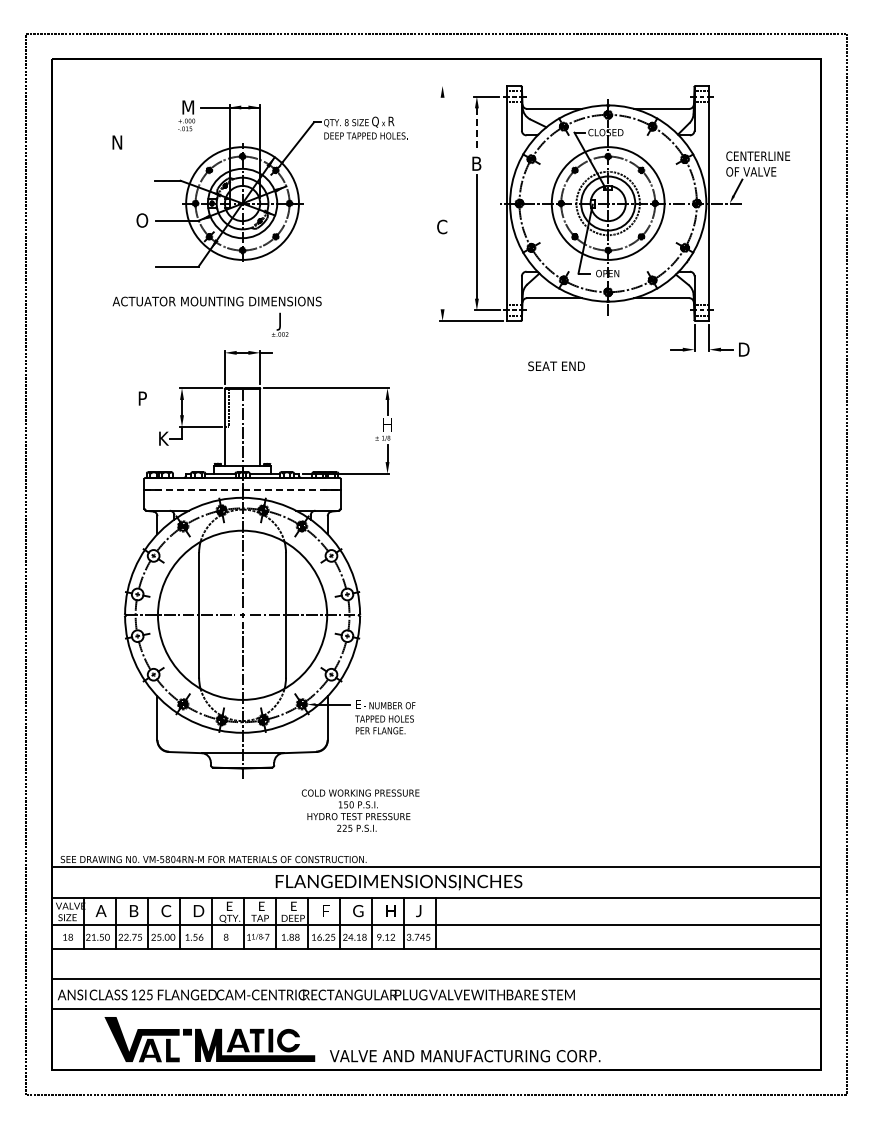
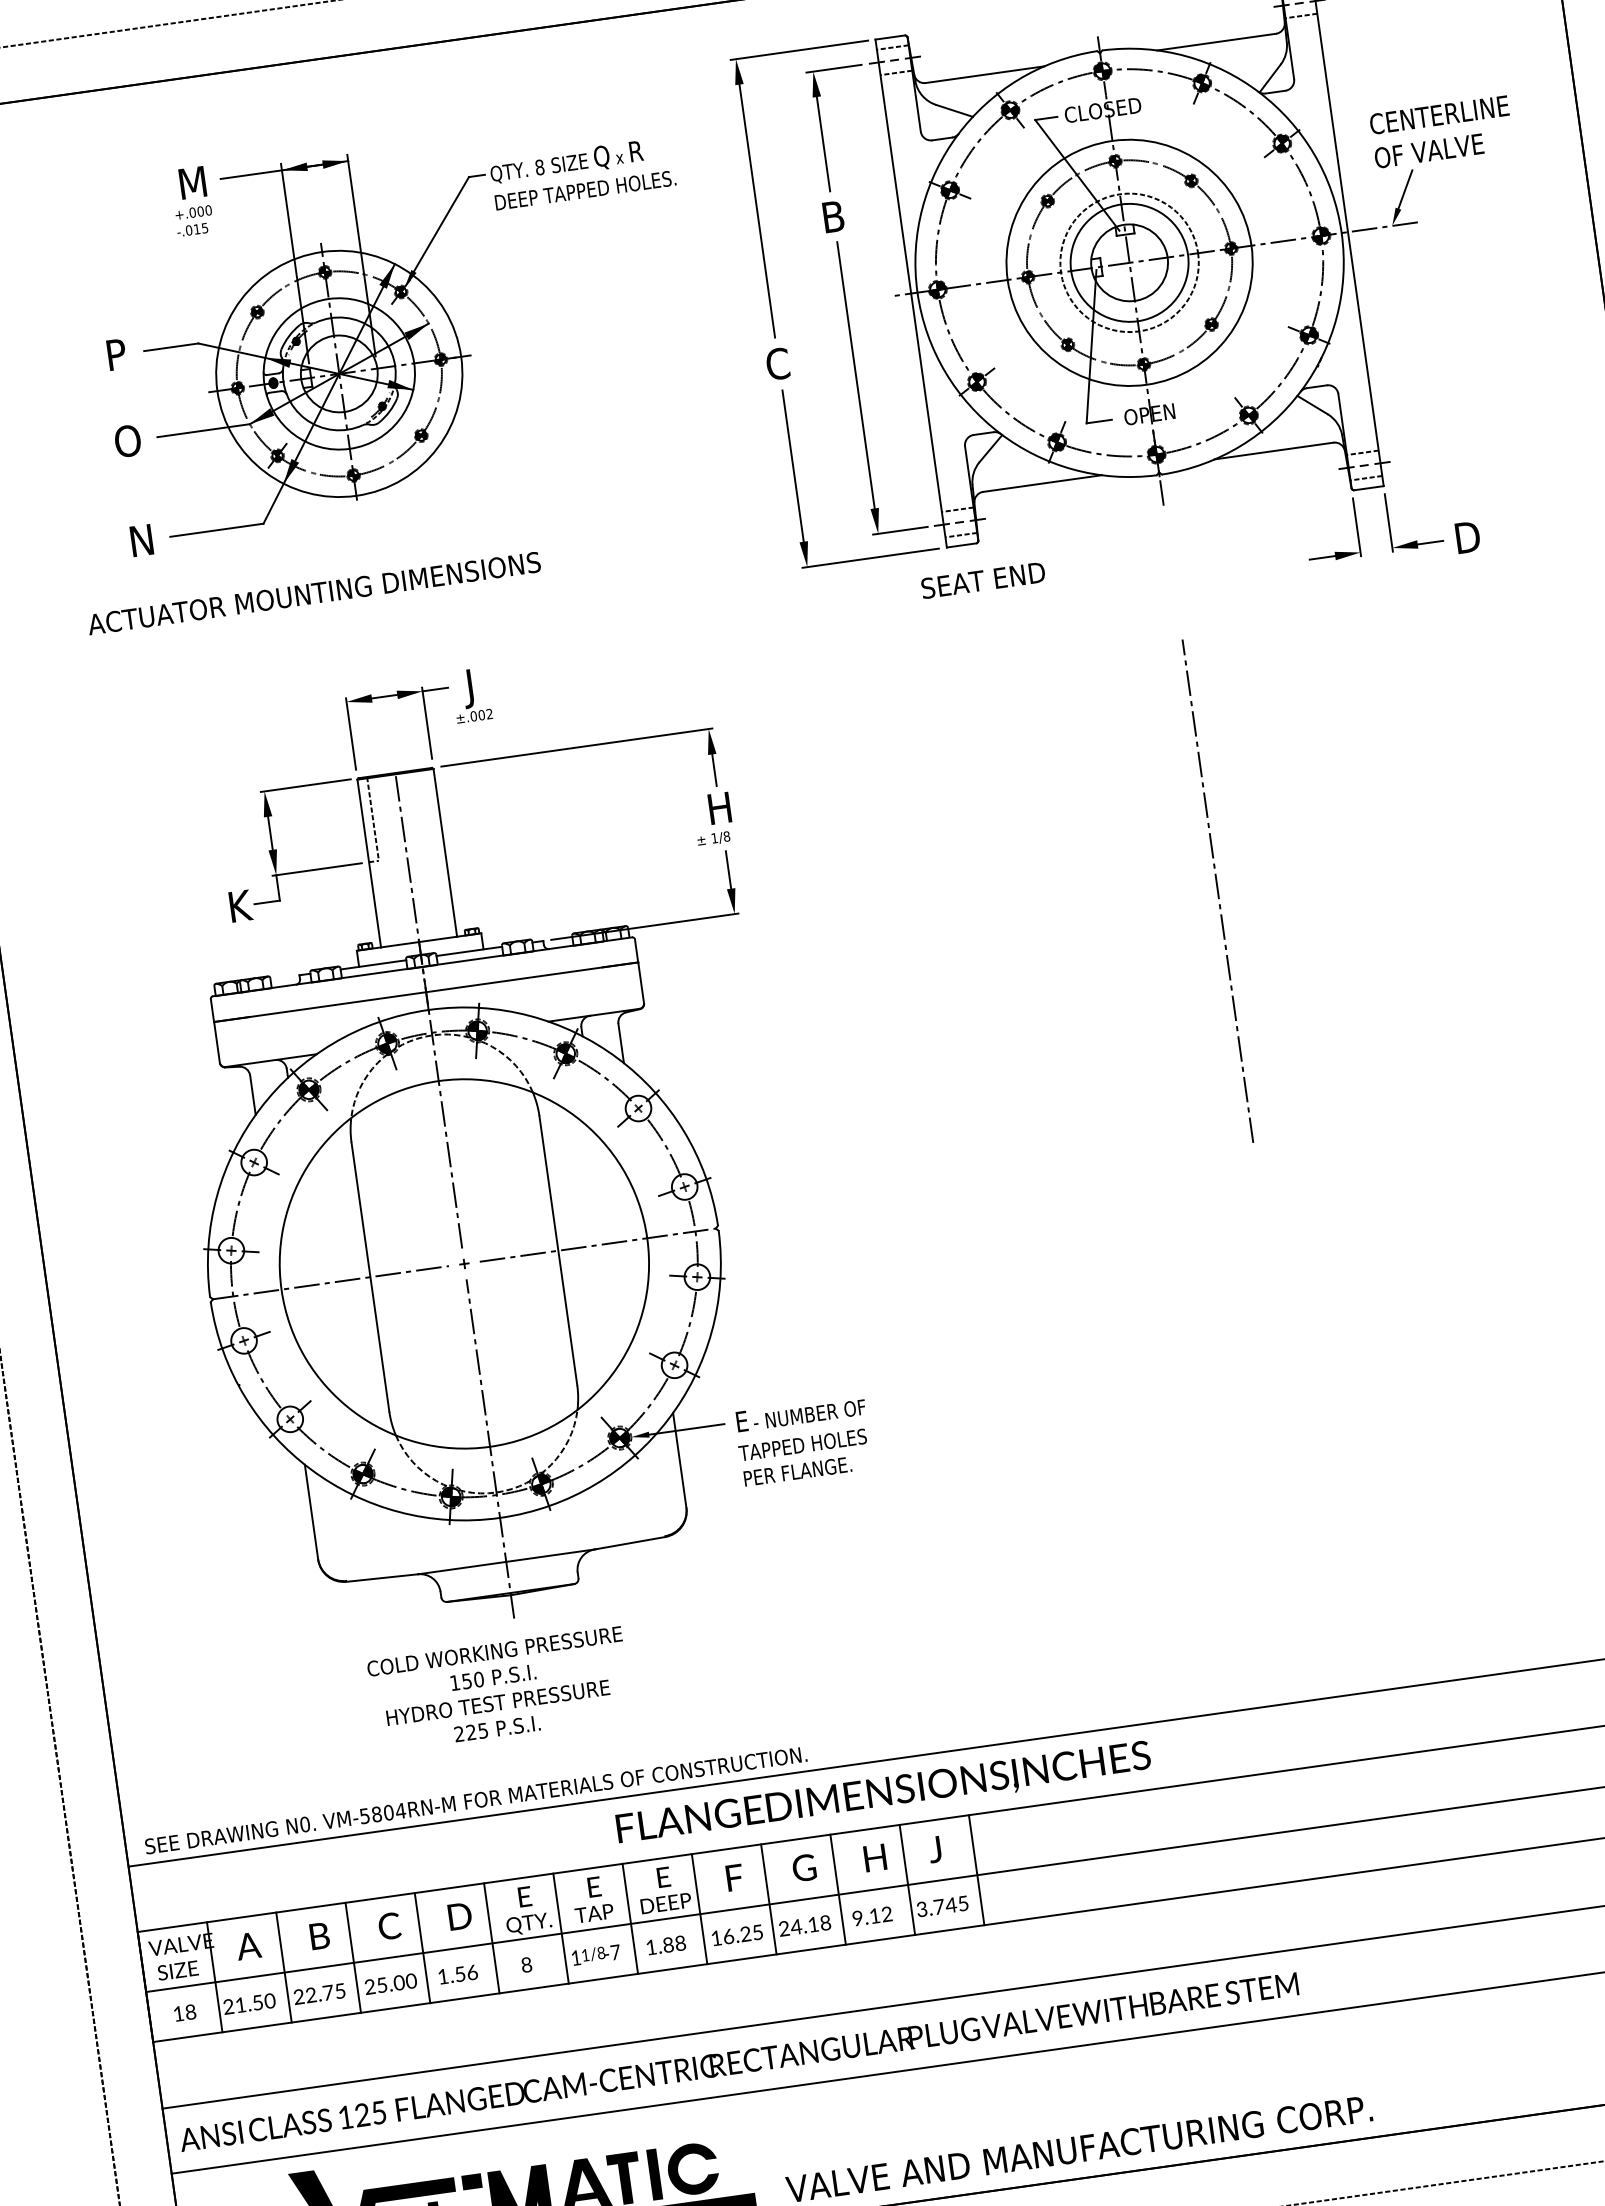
line: (471, 86) -> (798, 51), added
line: (476, 130) -> (822, 145), dashed -> solid
text: (117, 142) -> (142, 540), moved
line: (442, 155) -> (756, 209), added
line: (442, 274) -> (792, 466), added
text: (280, 324) -> (472, 694), moved
text: (556, 366) -> (983, 580), moved
text: (142, 398) -> (116, 354), moved
line: (243, 489) -> (428, 991), dashed -> solid
line: (608, 493) -> (1218, 889), added
text: (360, 810) -> (499, 1689), moved

